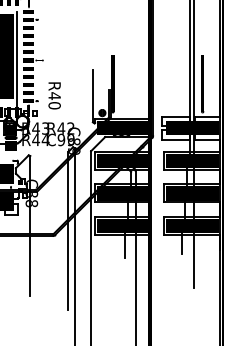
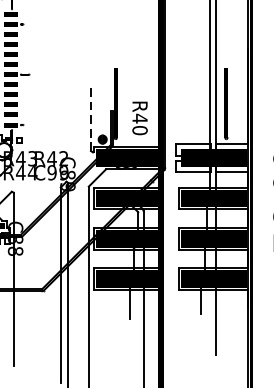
text: (54, 95) -> (139, 117), moved
line: (92, 96) -> (90, 119), solid -> dashed

